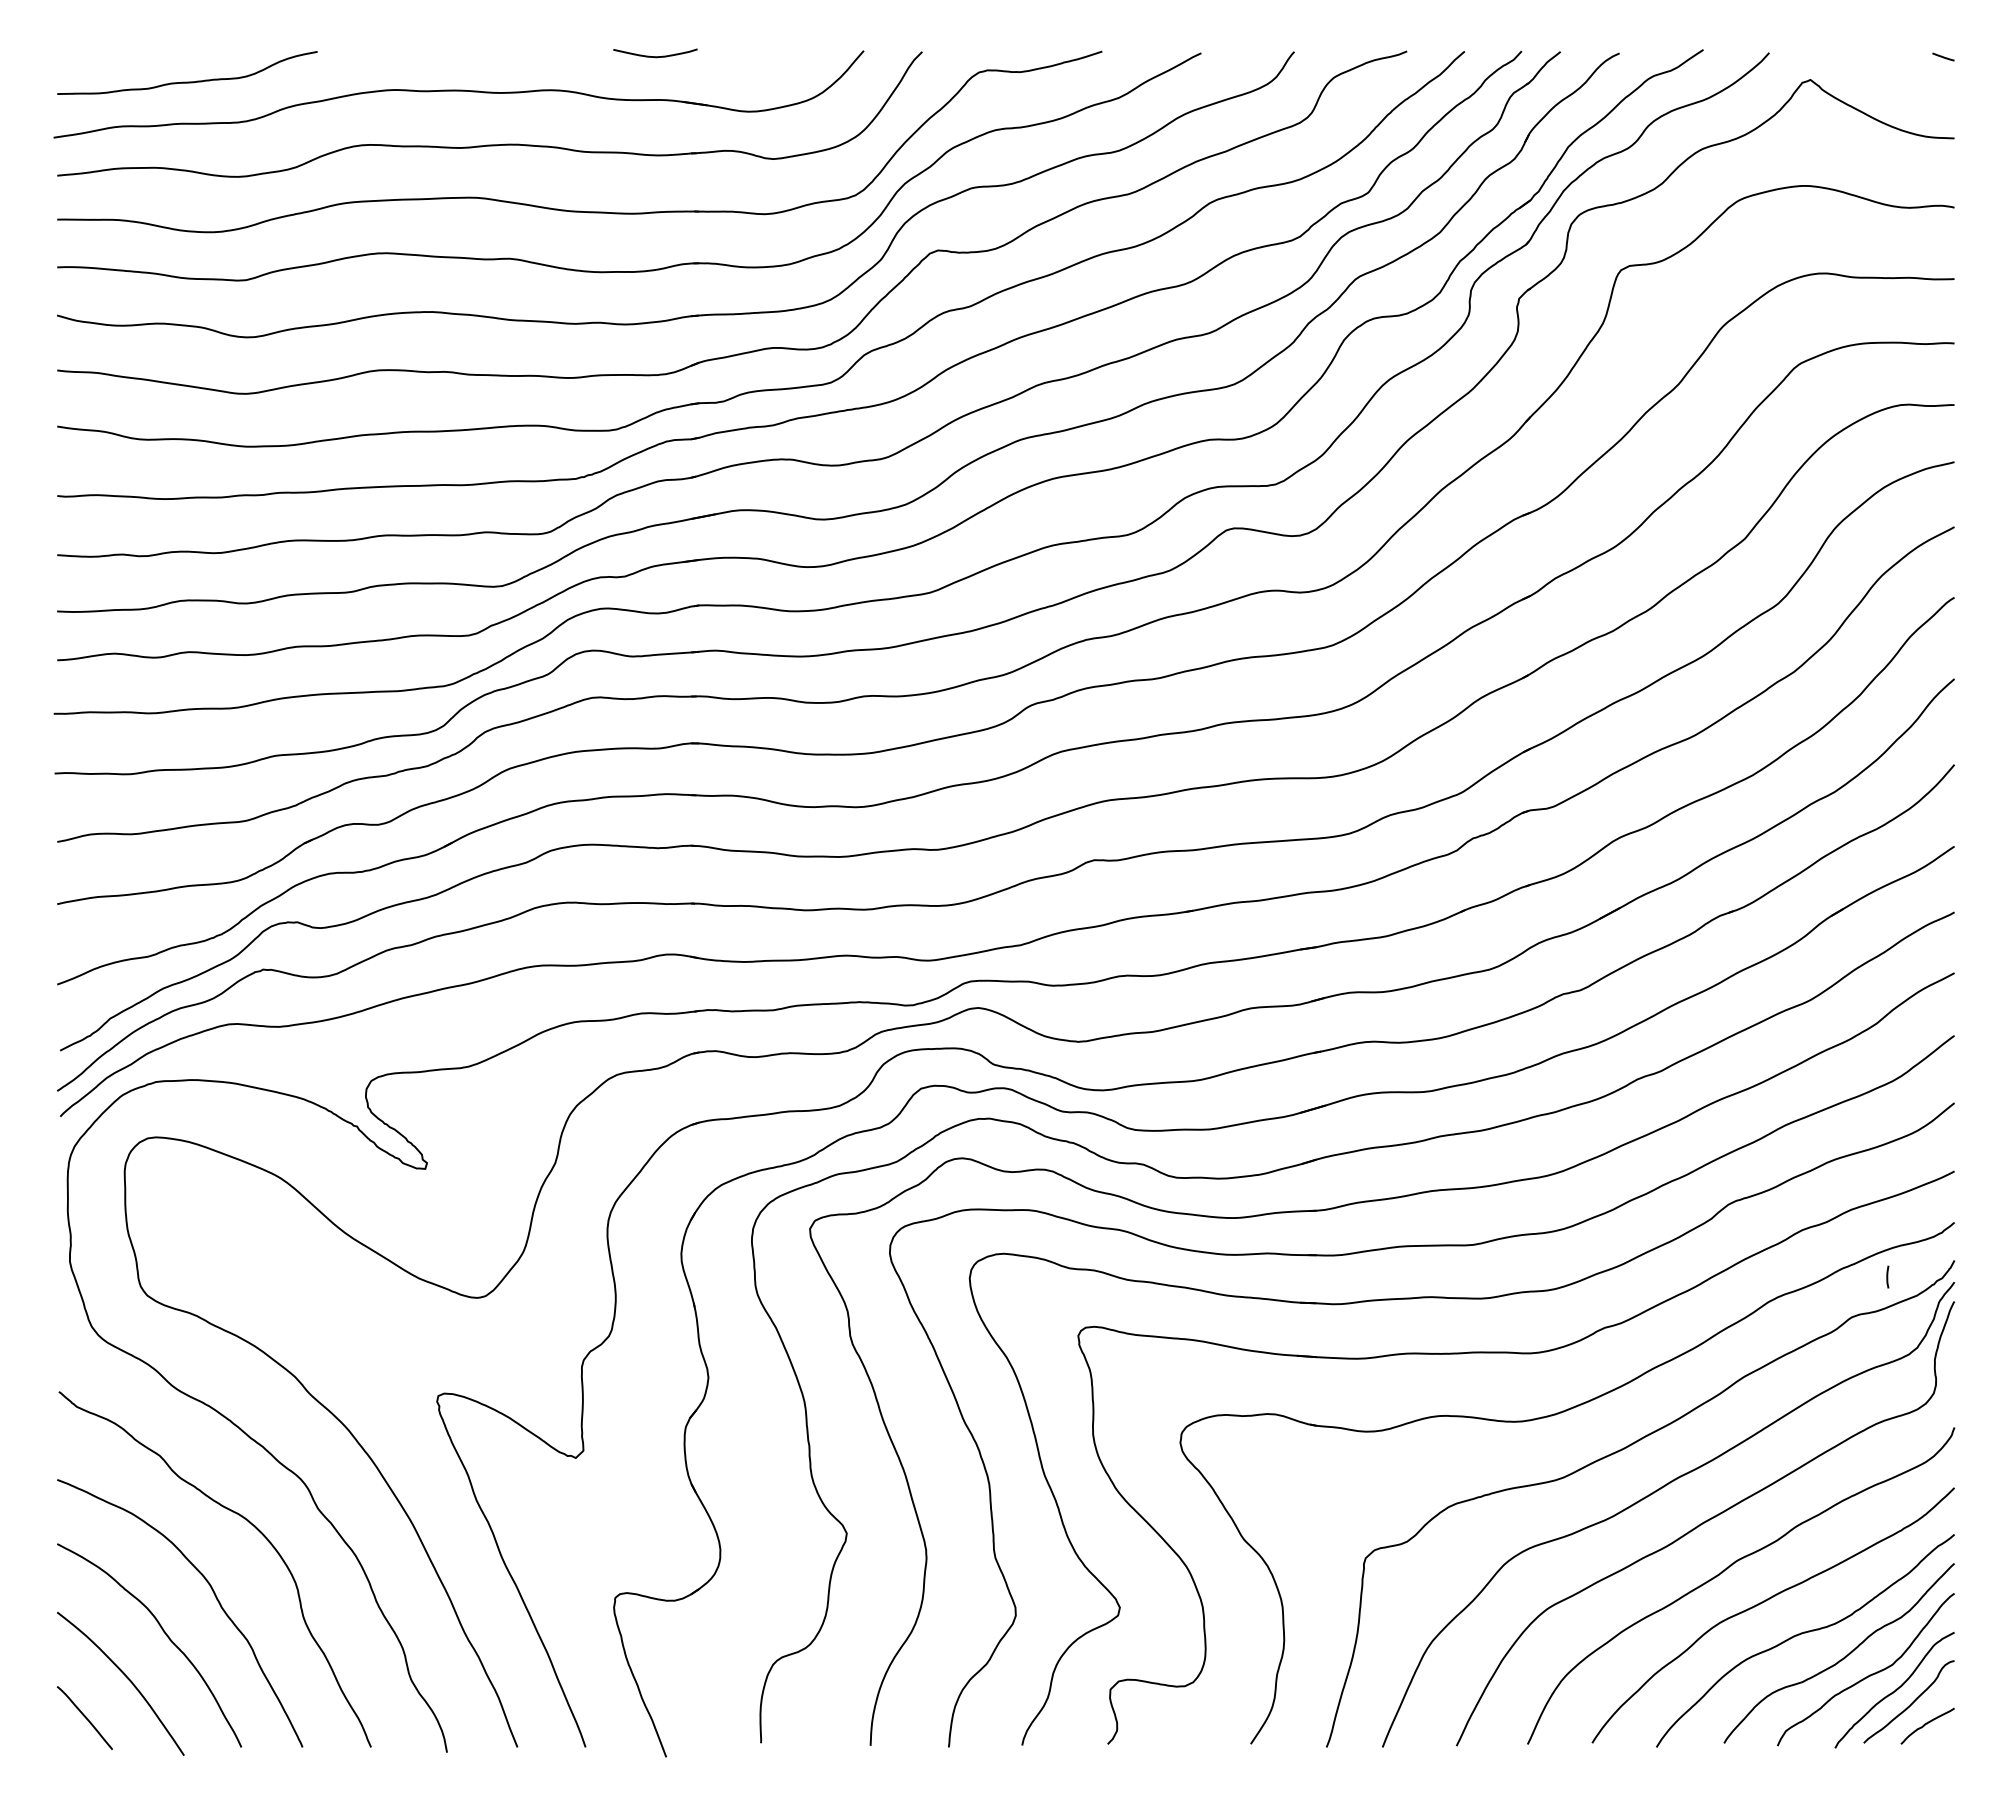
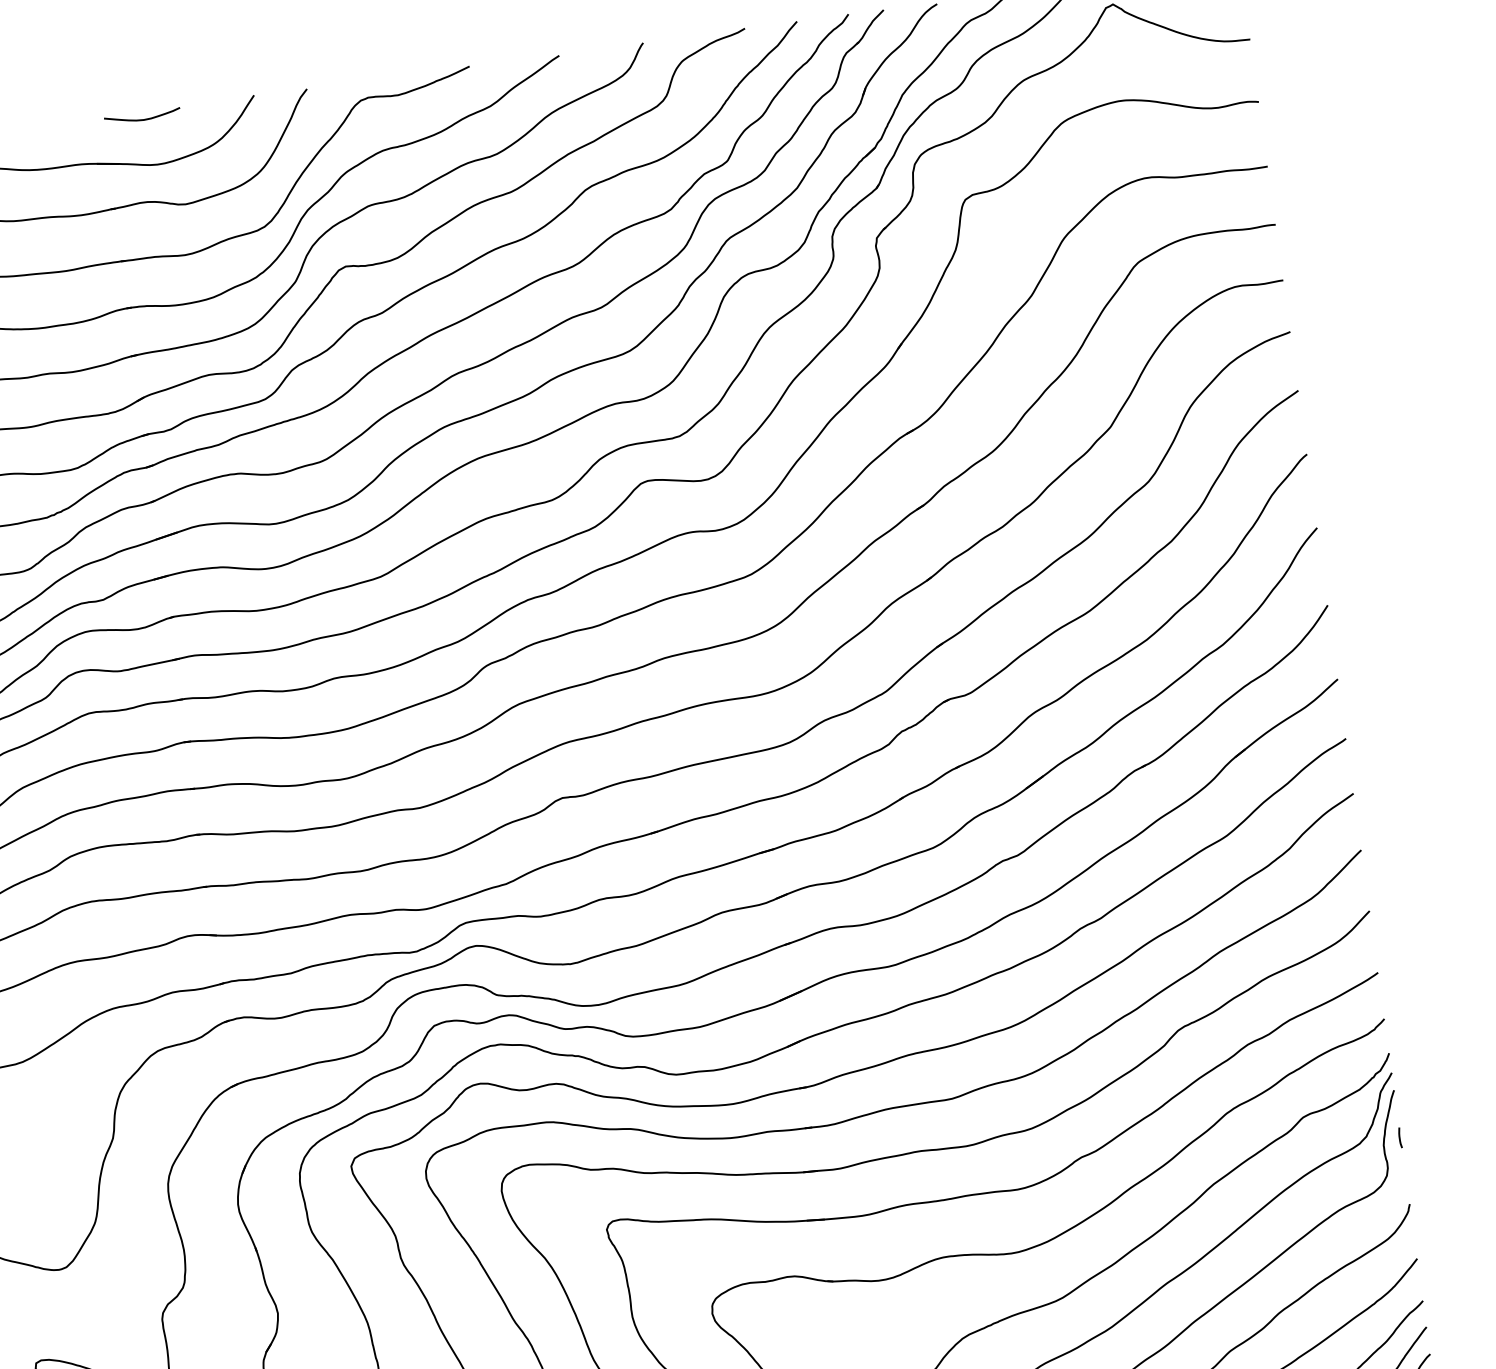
curve: (655, 56) -> (142, 119), moved
line: (1887, 1276) -> (1399, 1137), moved

